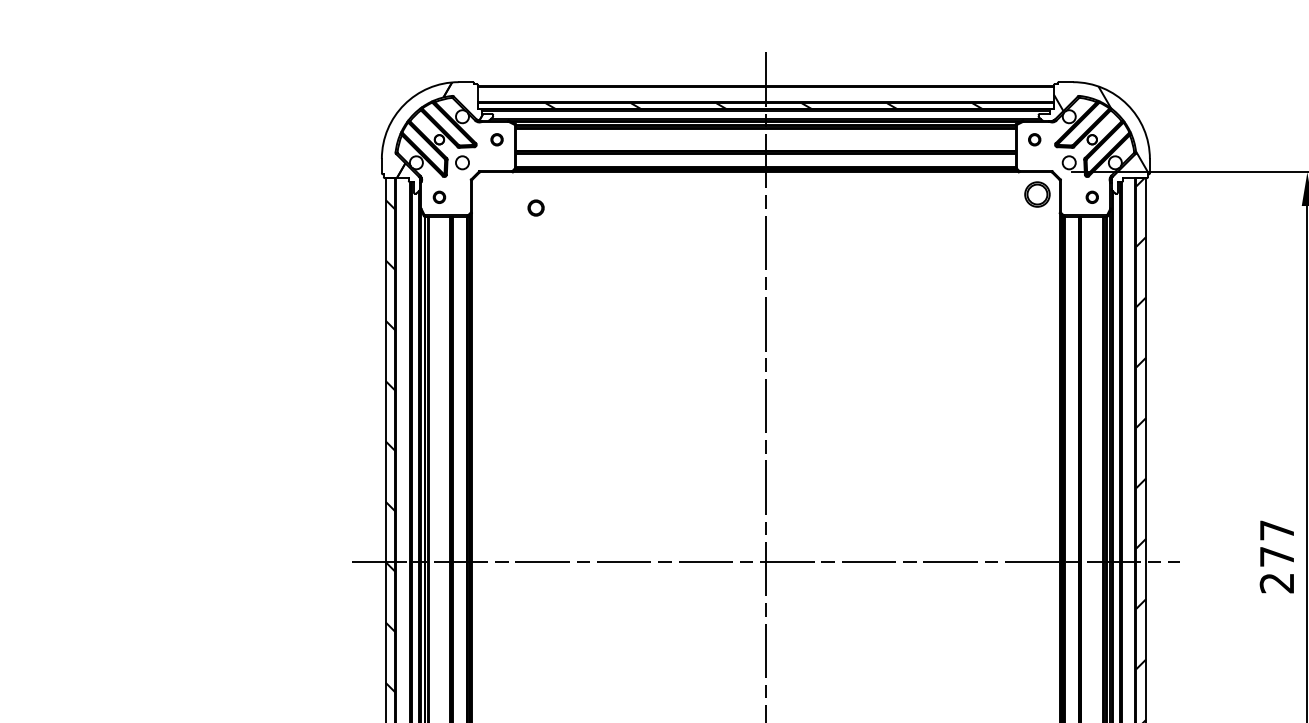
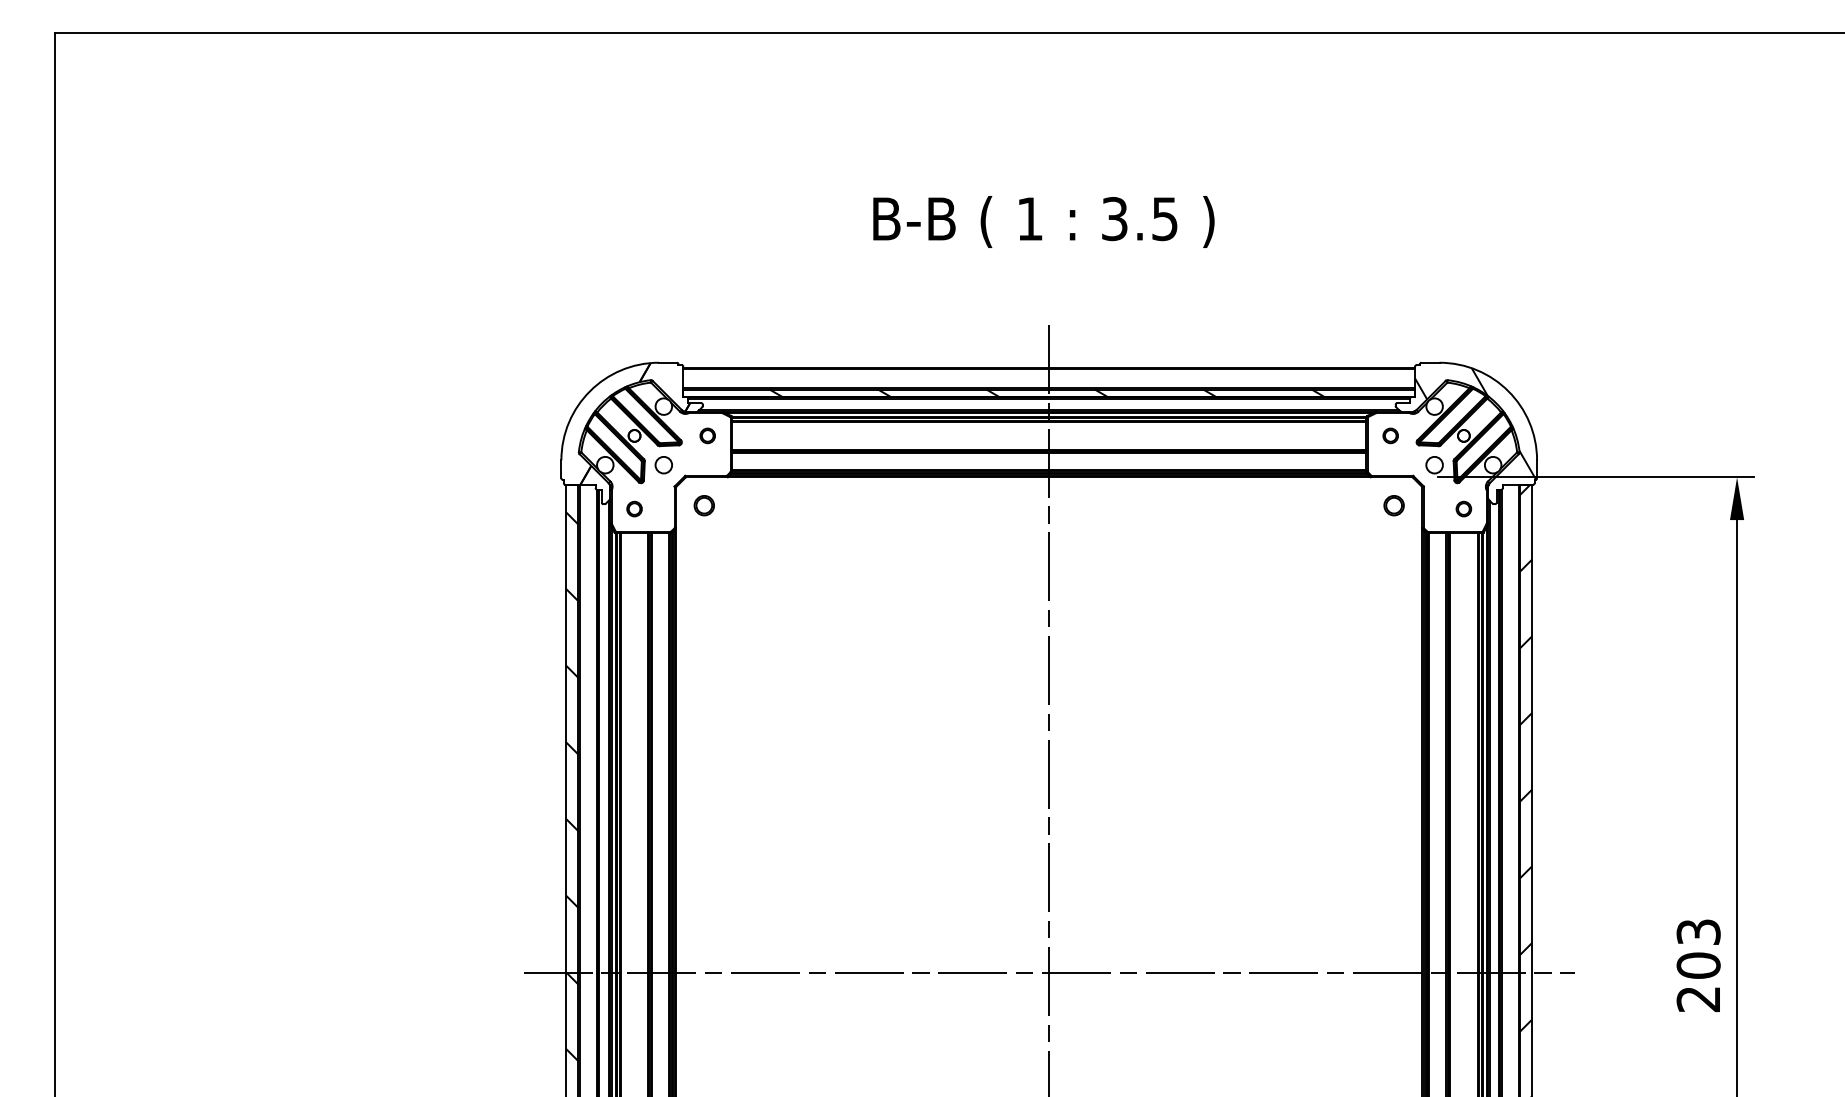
part: (1036, 194) -> (1393, 505), size x0.62
part: (535, 207) -> (703, 505), moved
text: (1276, 543) -> (1698, 948), 277 -> 203

